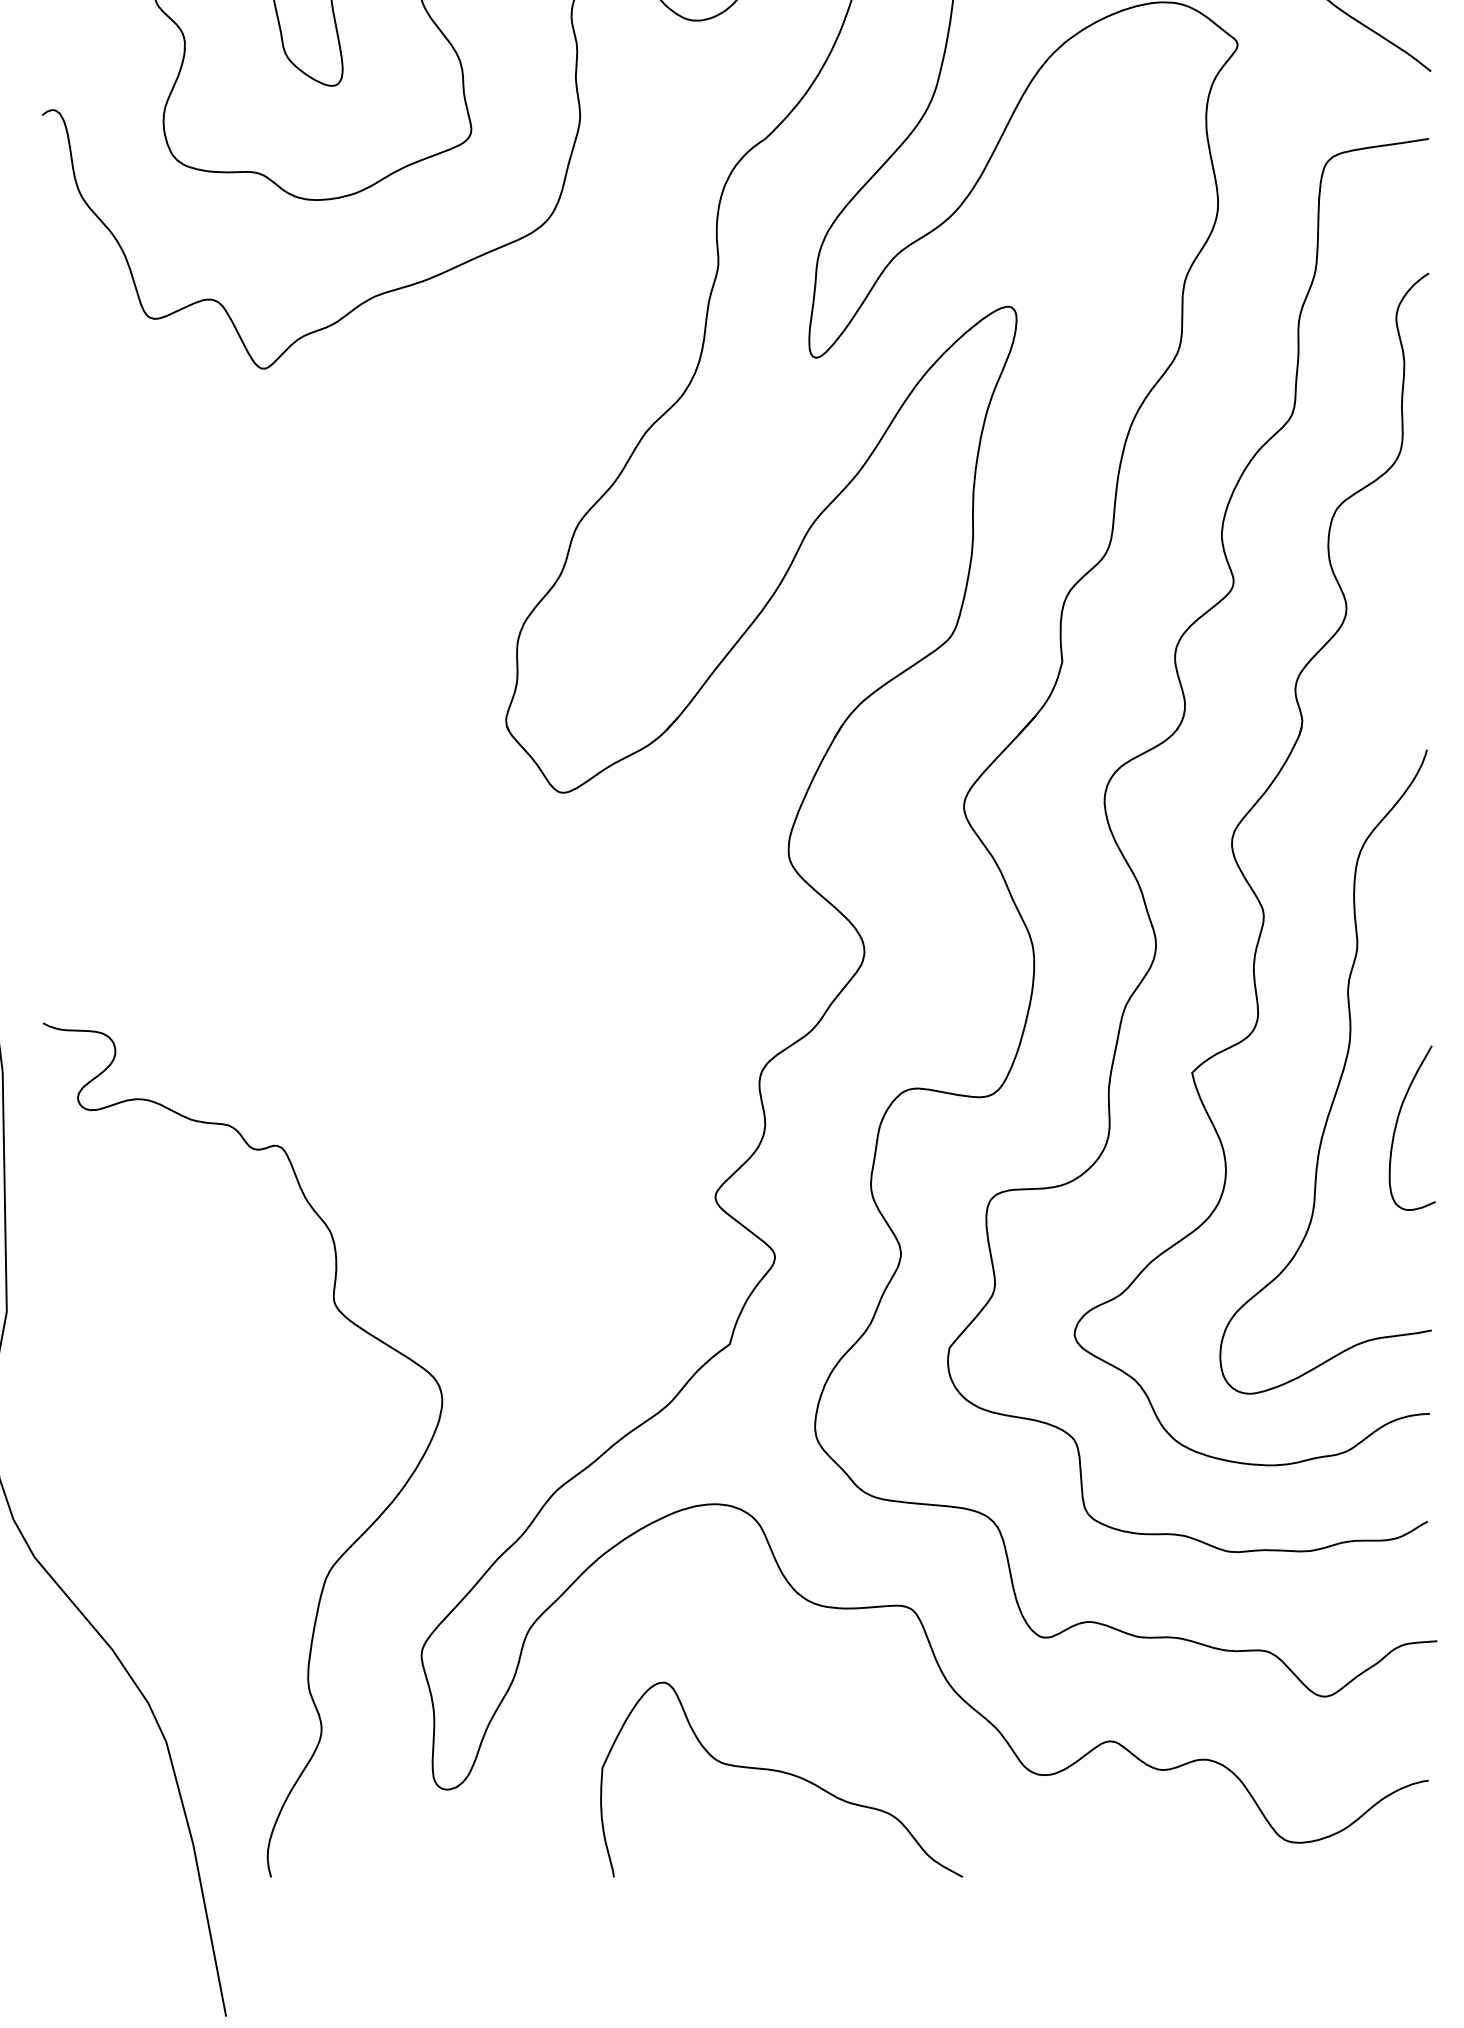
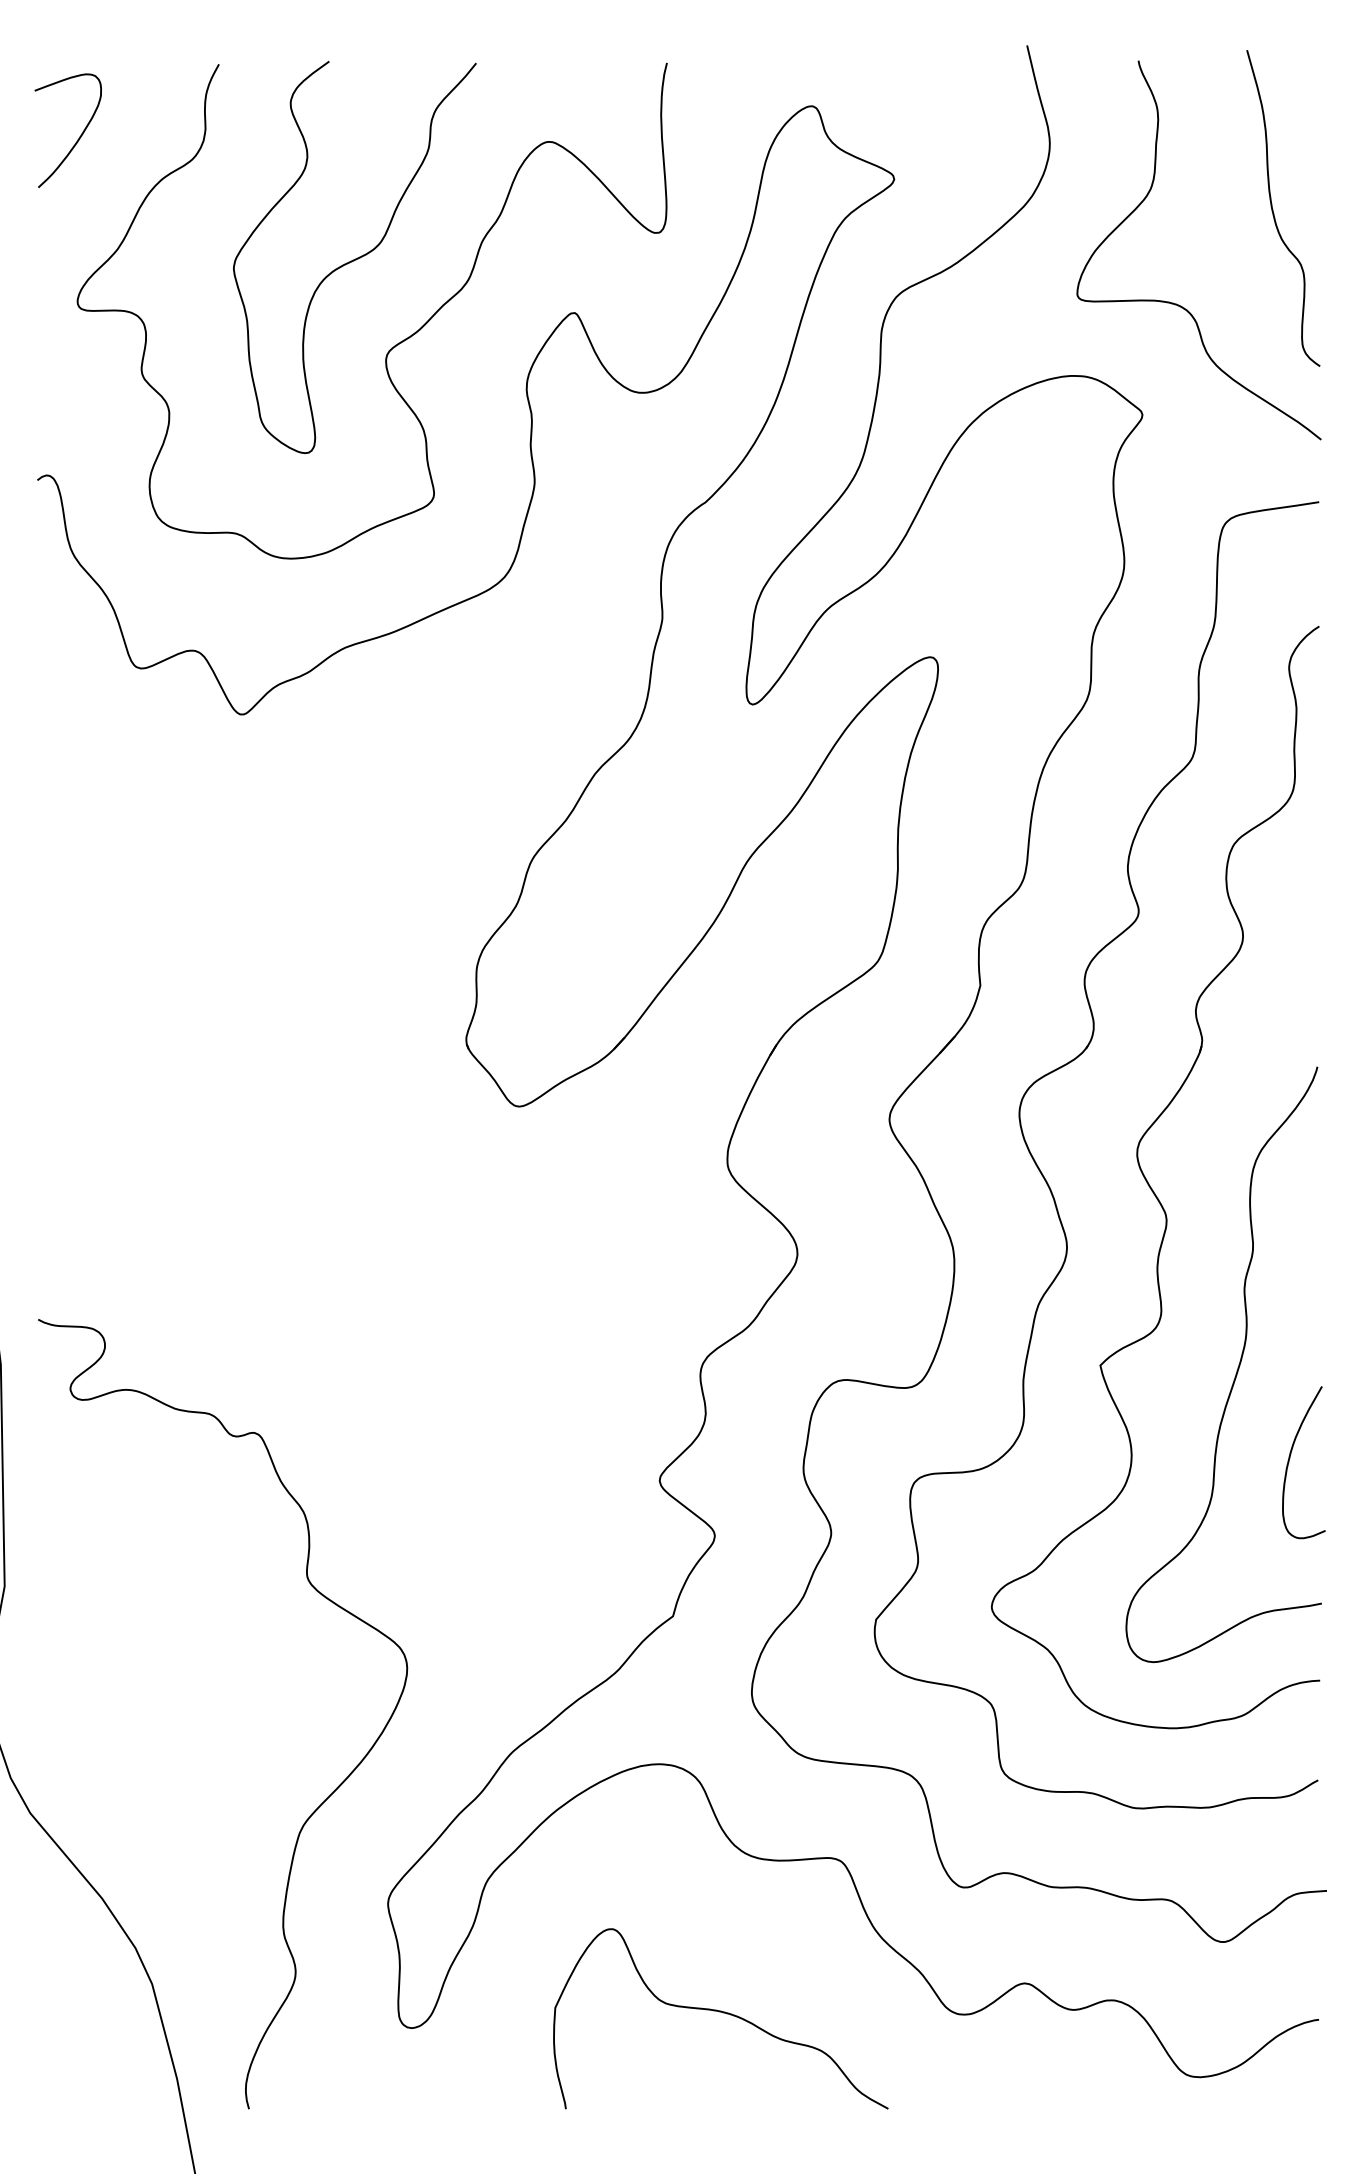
part: (1397, 1123) -> (1290, 1458), moved

